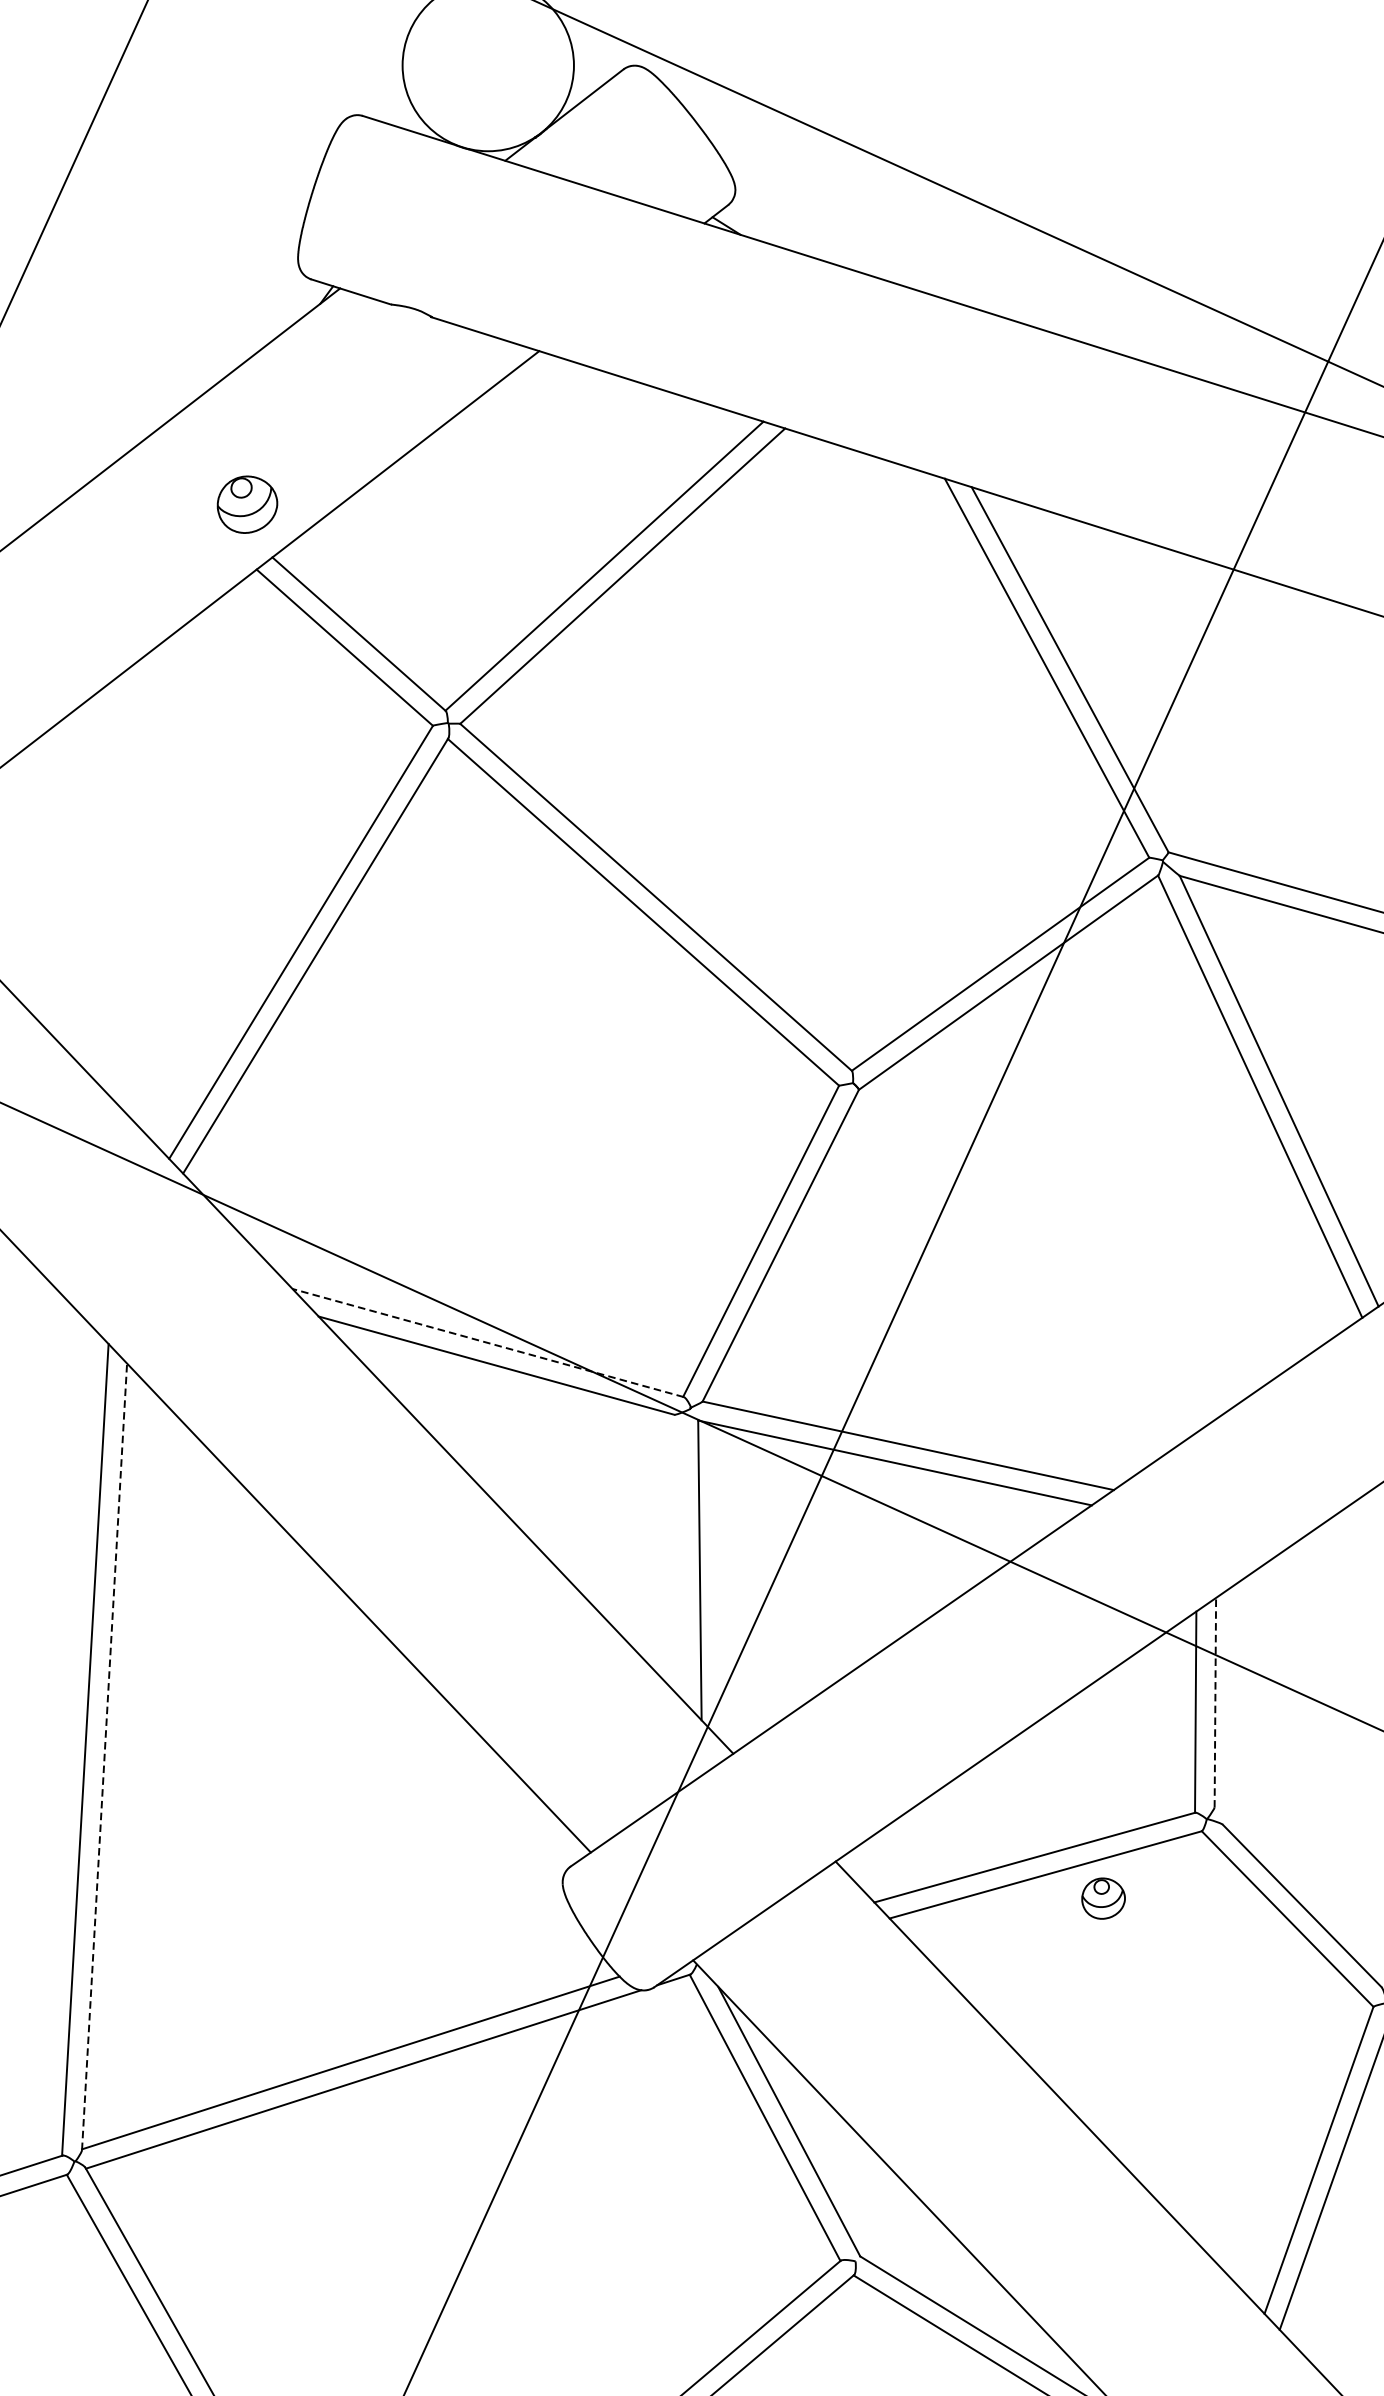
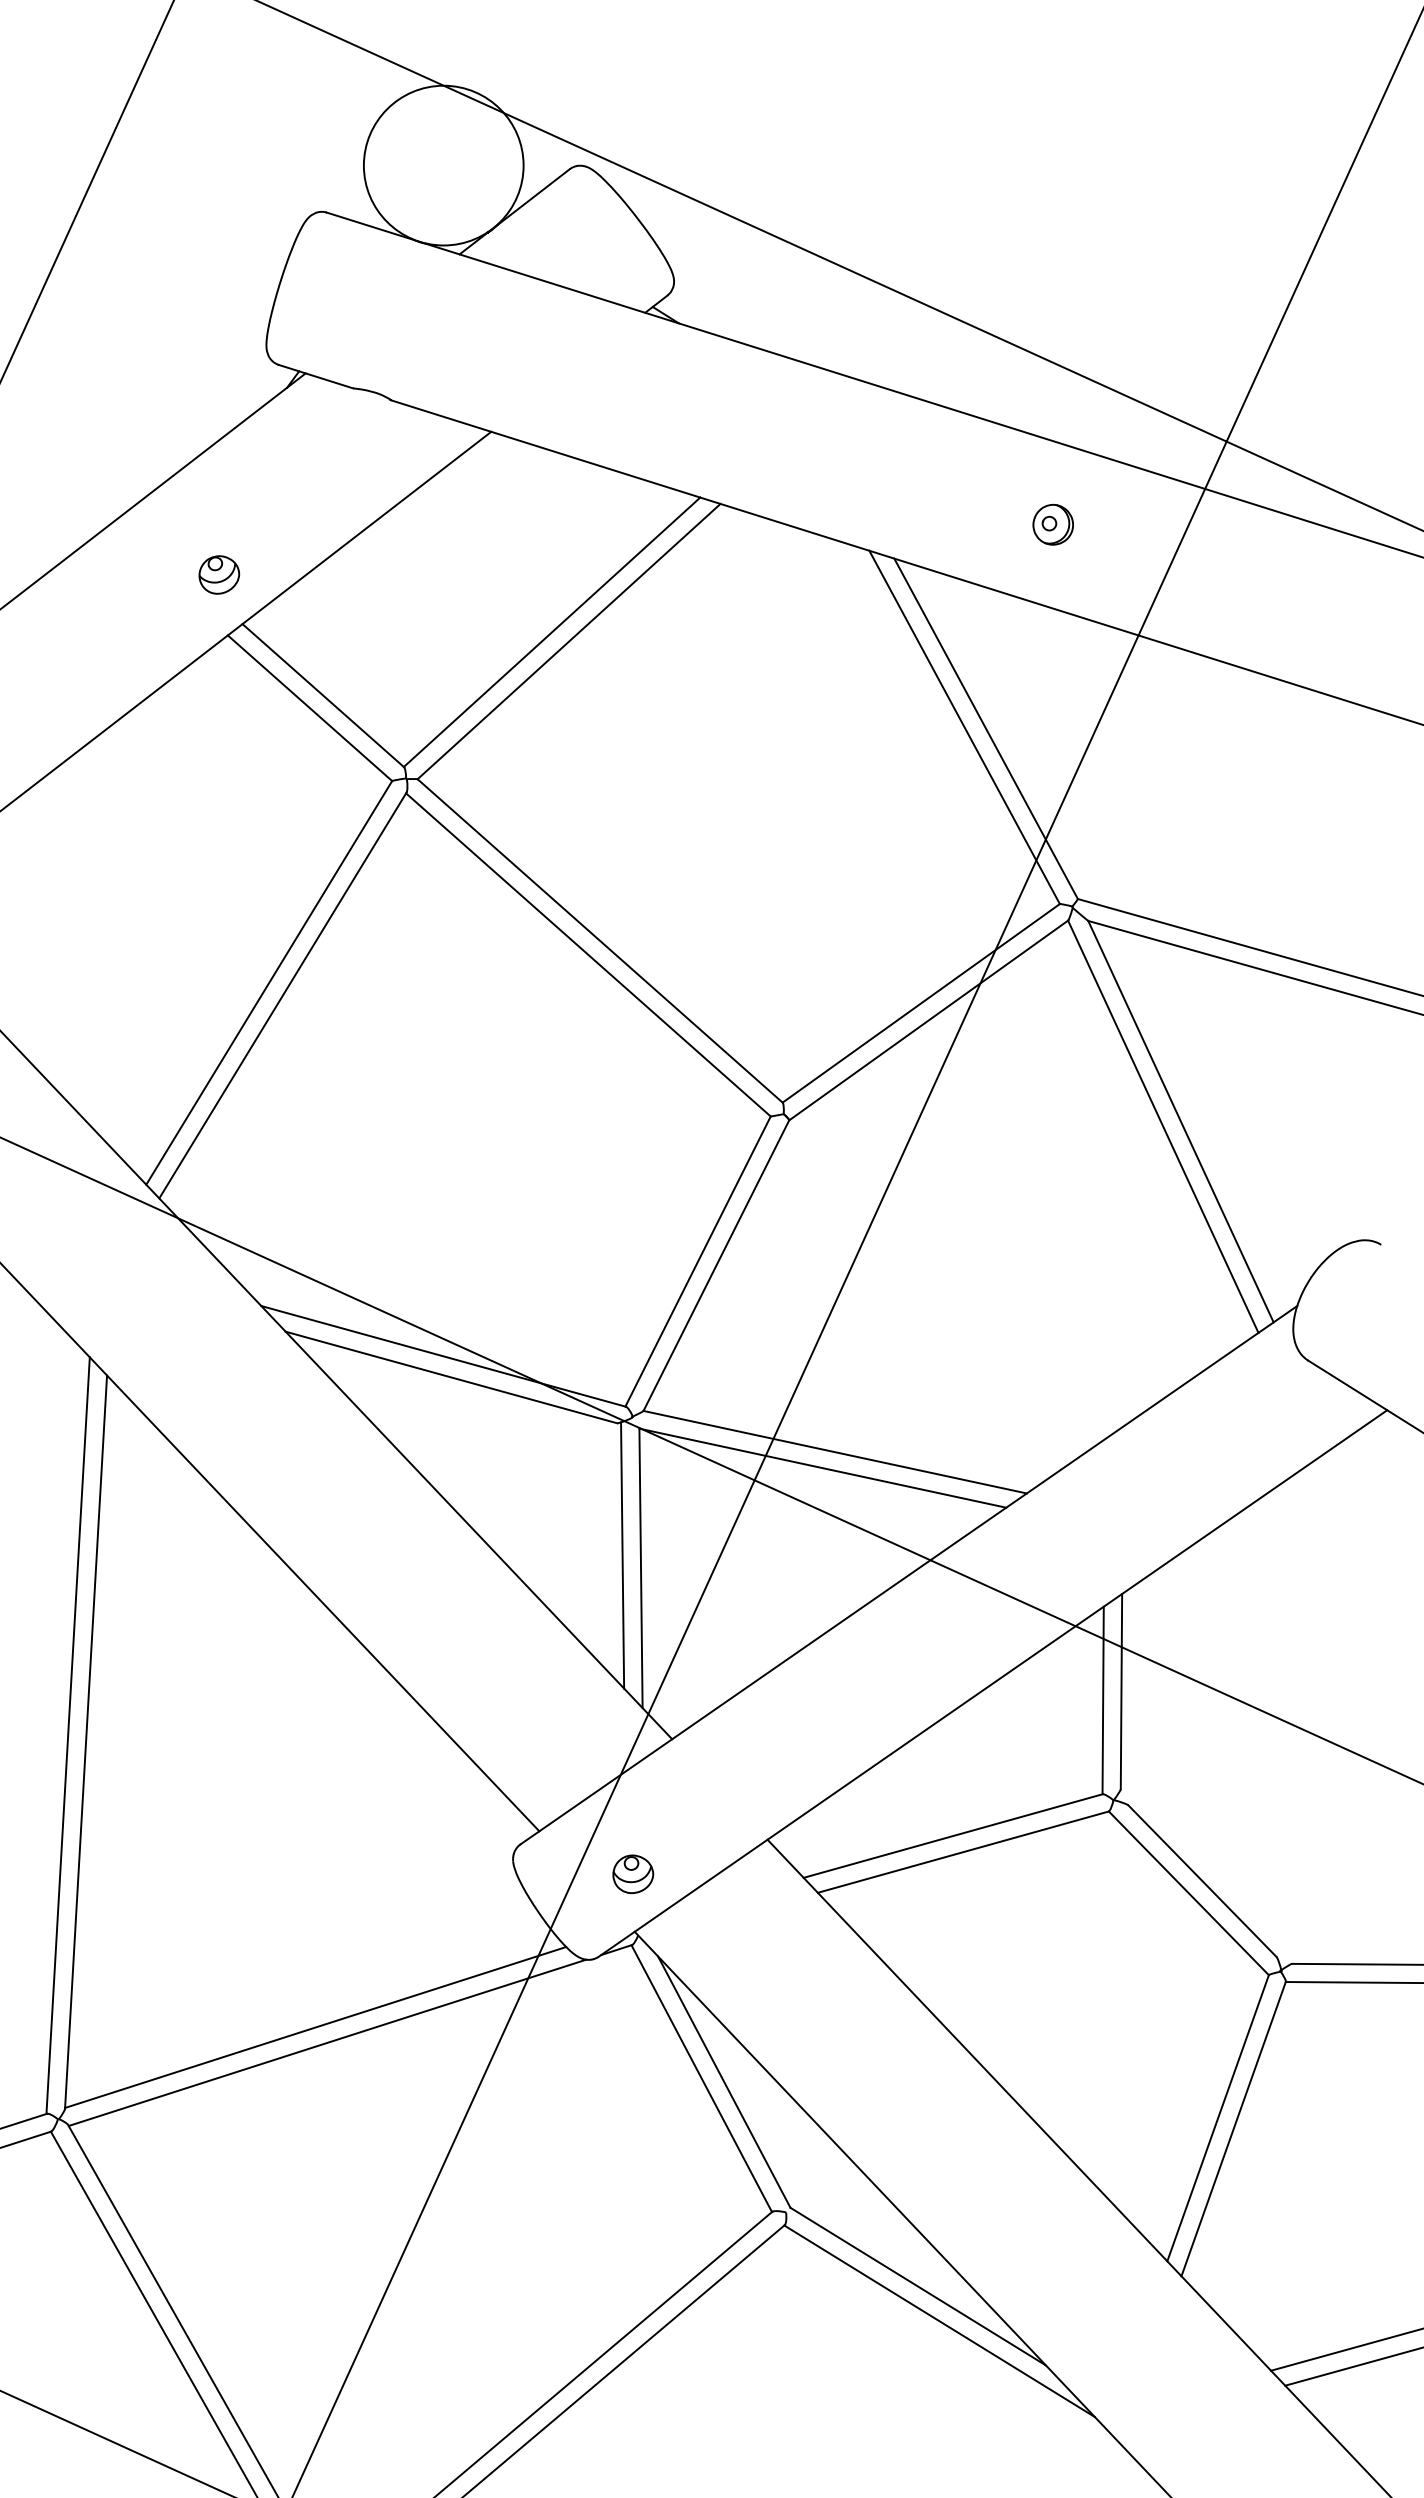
part: (1141, 450) -> (1052, 524), added
part: (247, 504) -> (219, 574), size x0.71
line: (488, 1343) -> (443, 1356), dashed -> solid
line: (680, 1556) -> (622, 1555), added
line: (1215, 1702) -> (1121, 1691), dashed -> solid
line: (105, 1756) -> (86, 1741), dashed -> solid
part: (1103, 1897) -> (633, 1873), moved

